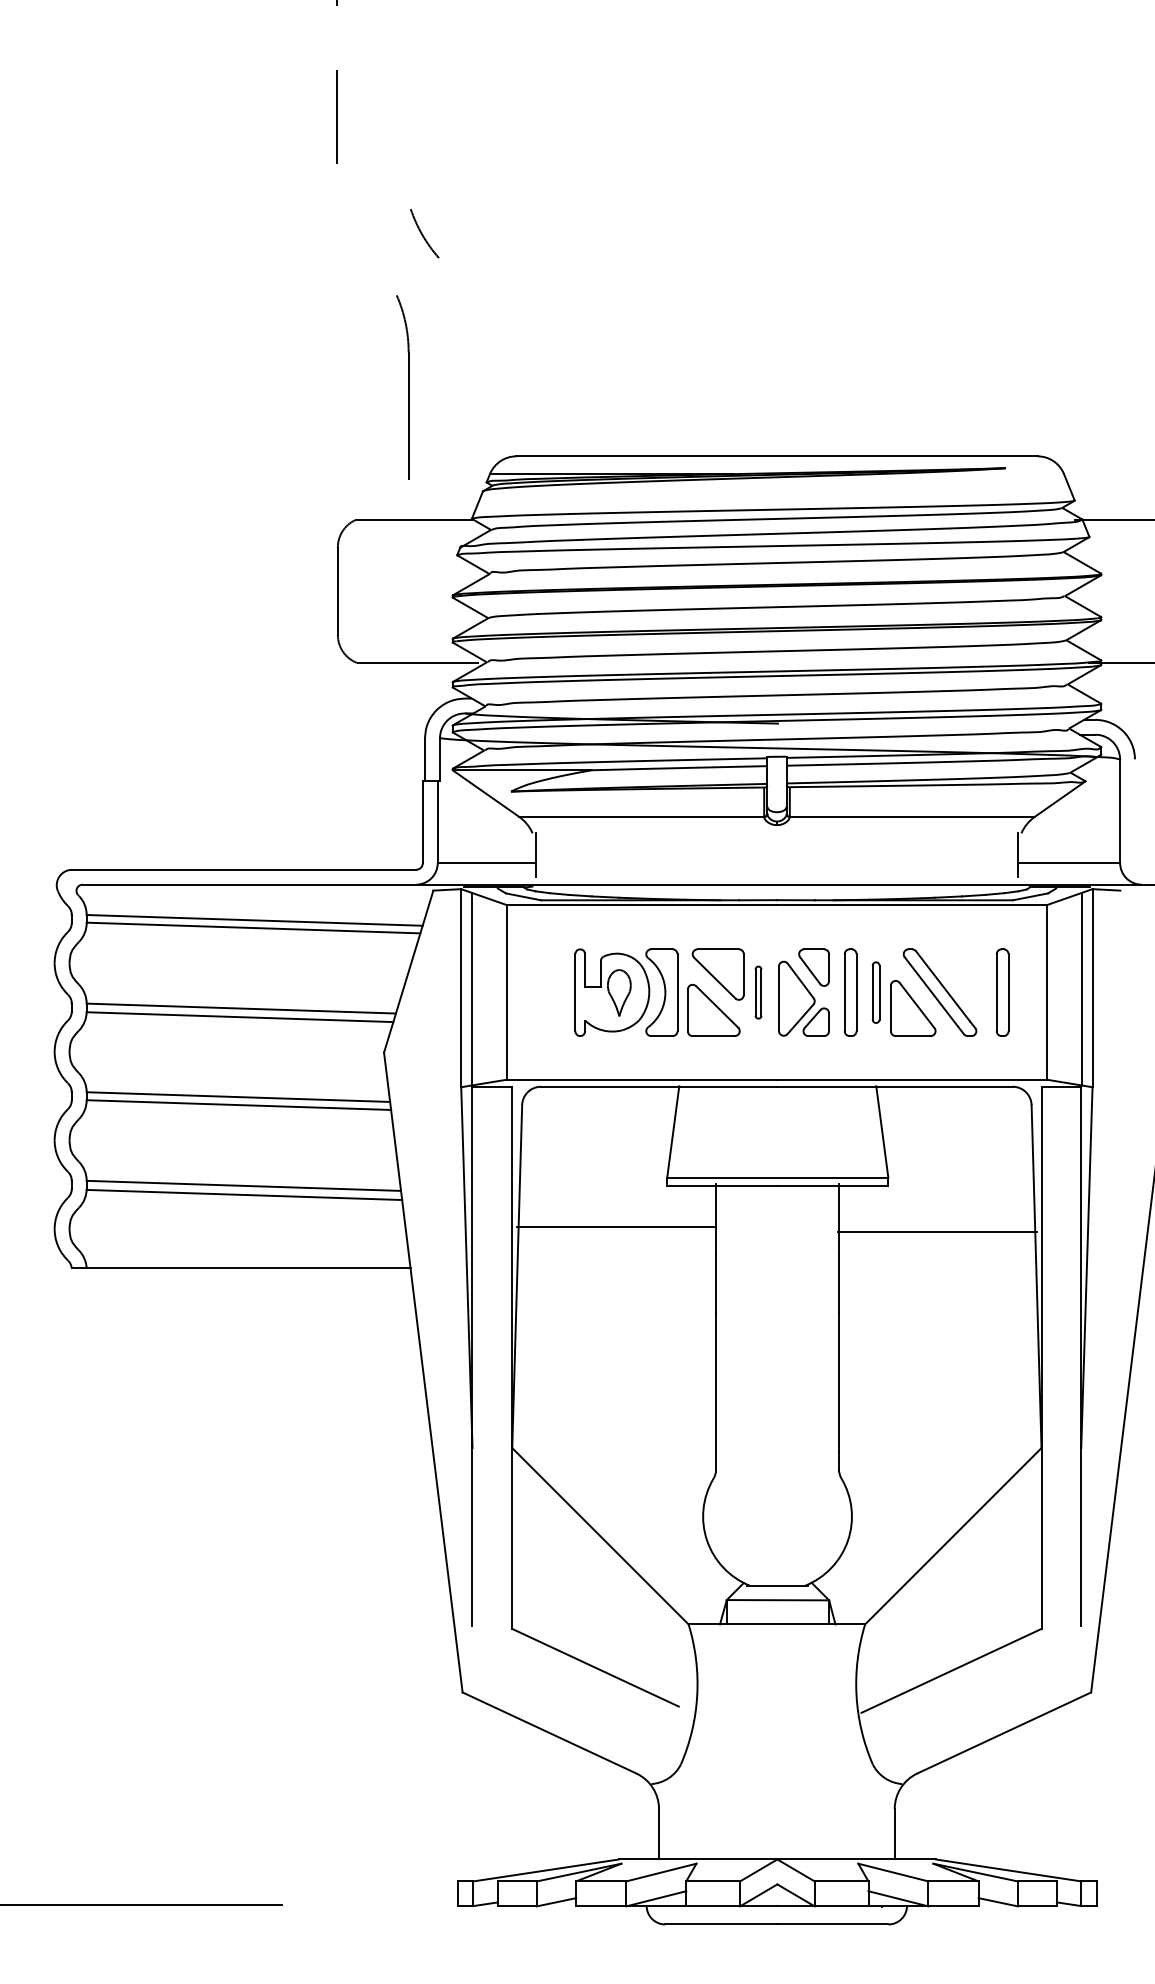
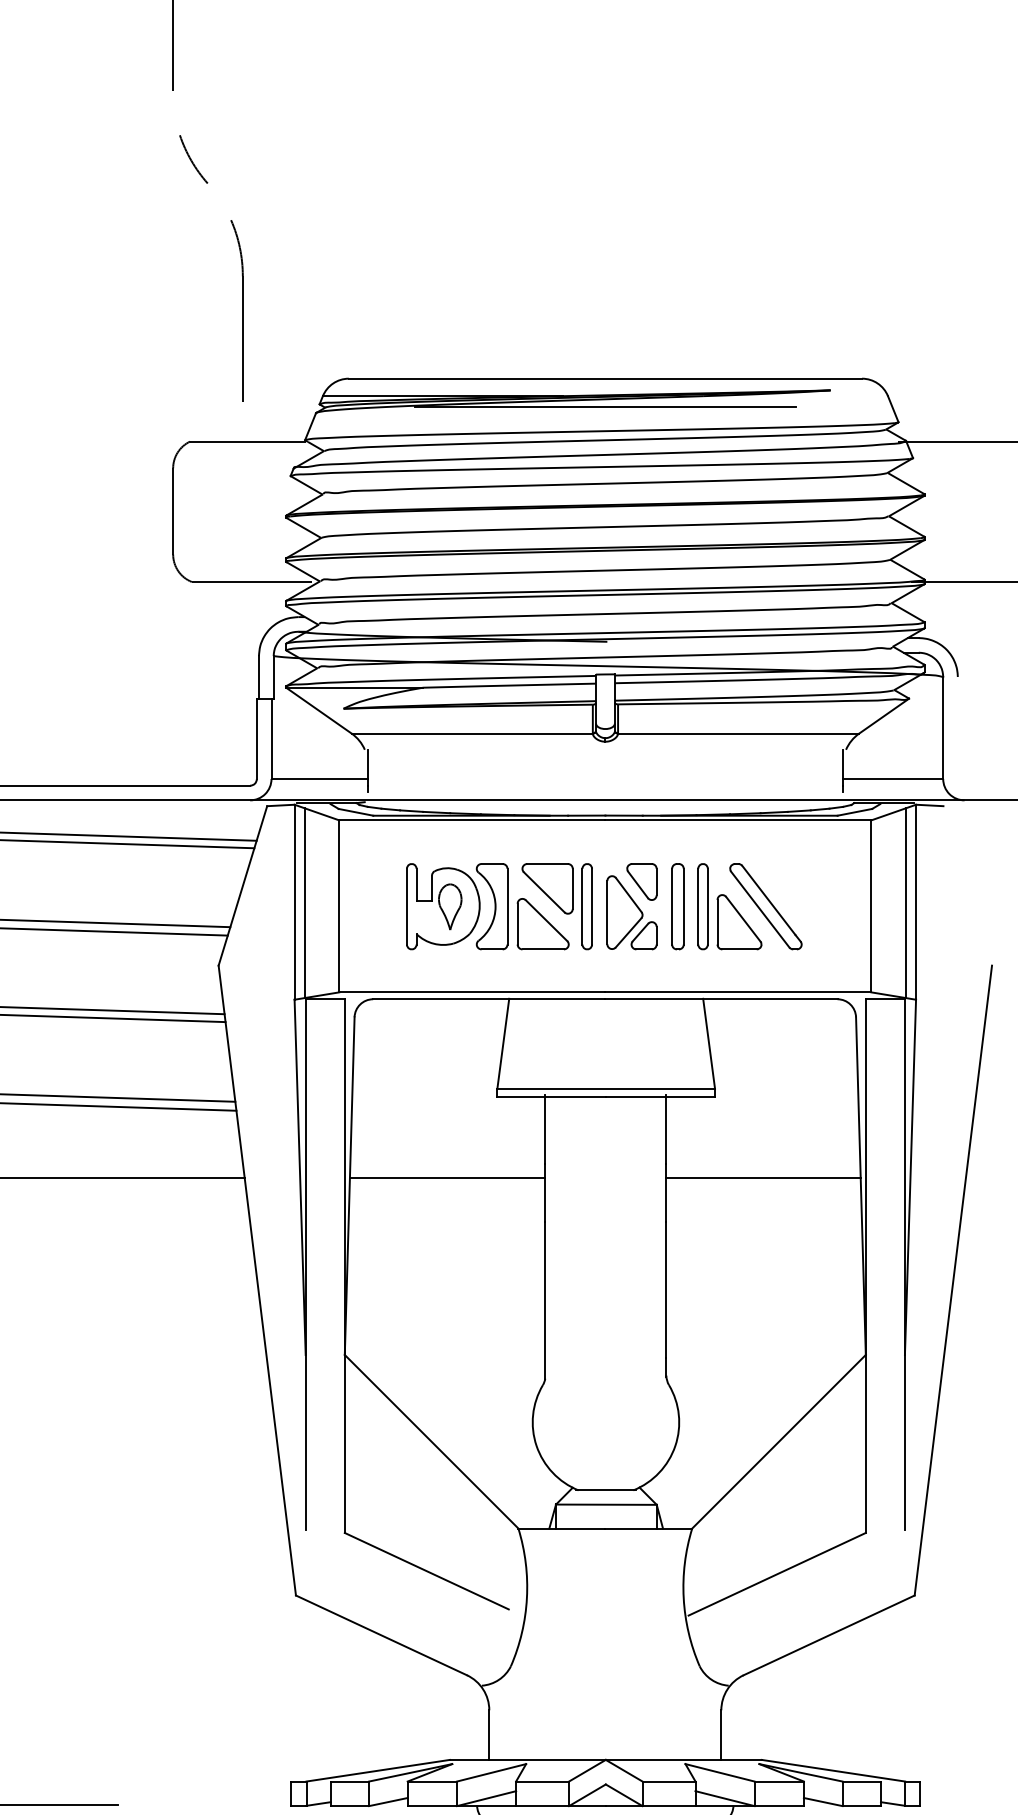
arc: (423, 234) -> (192, 160), moved
line: (776, 484) -> (604, 406), added
part: (758, 992) -> (587, 906), size x1.67
part: (875, 992) -> (702, 906), size x1.43
part: (1002, 992) -> (827, 906), removed
line: (616, 1227) -> (447, 1178), moved
line: (937, 1232) -> (763, 1178), moved

